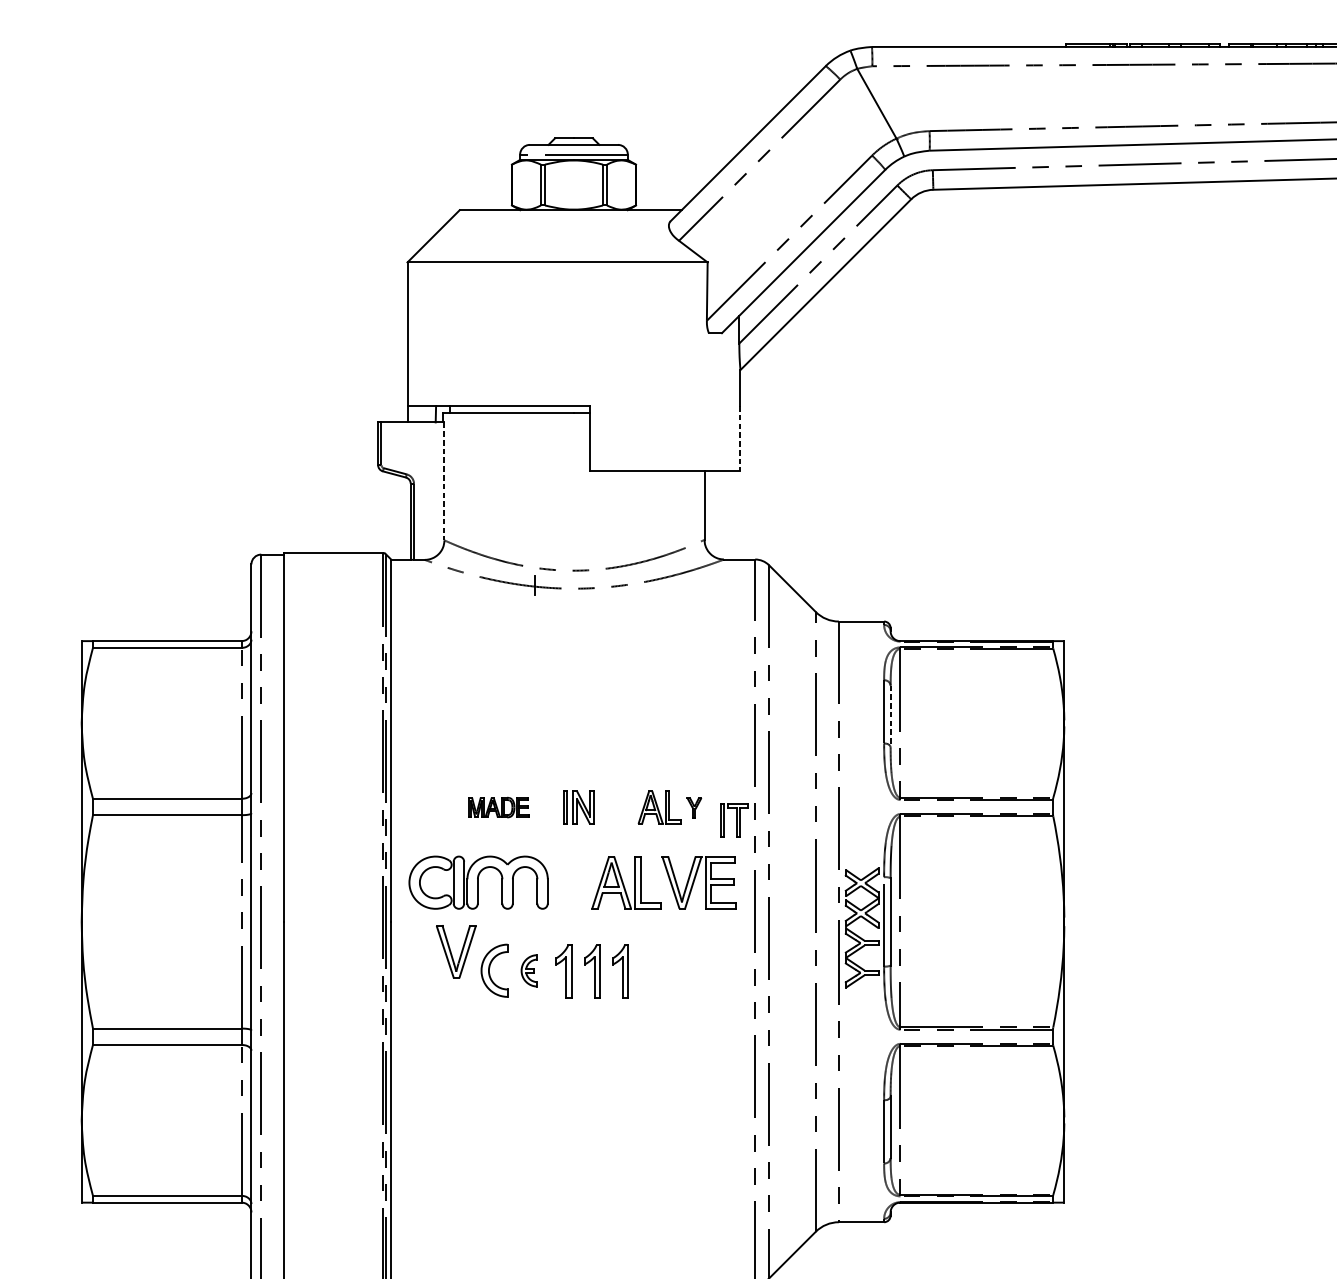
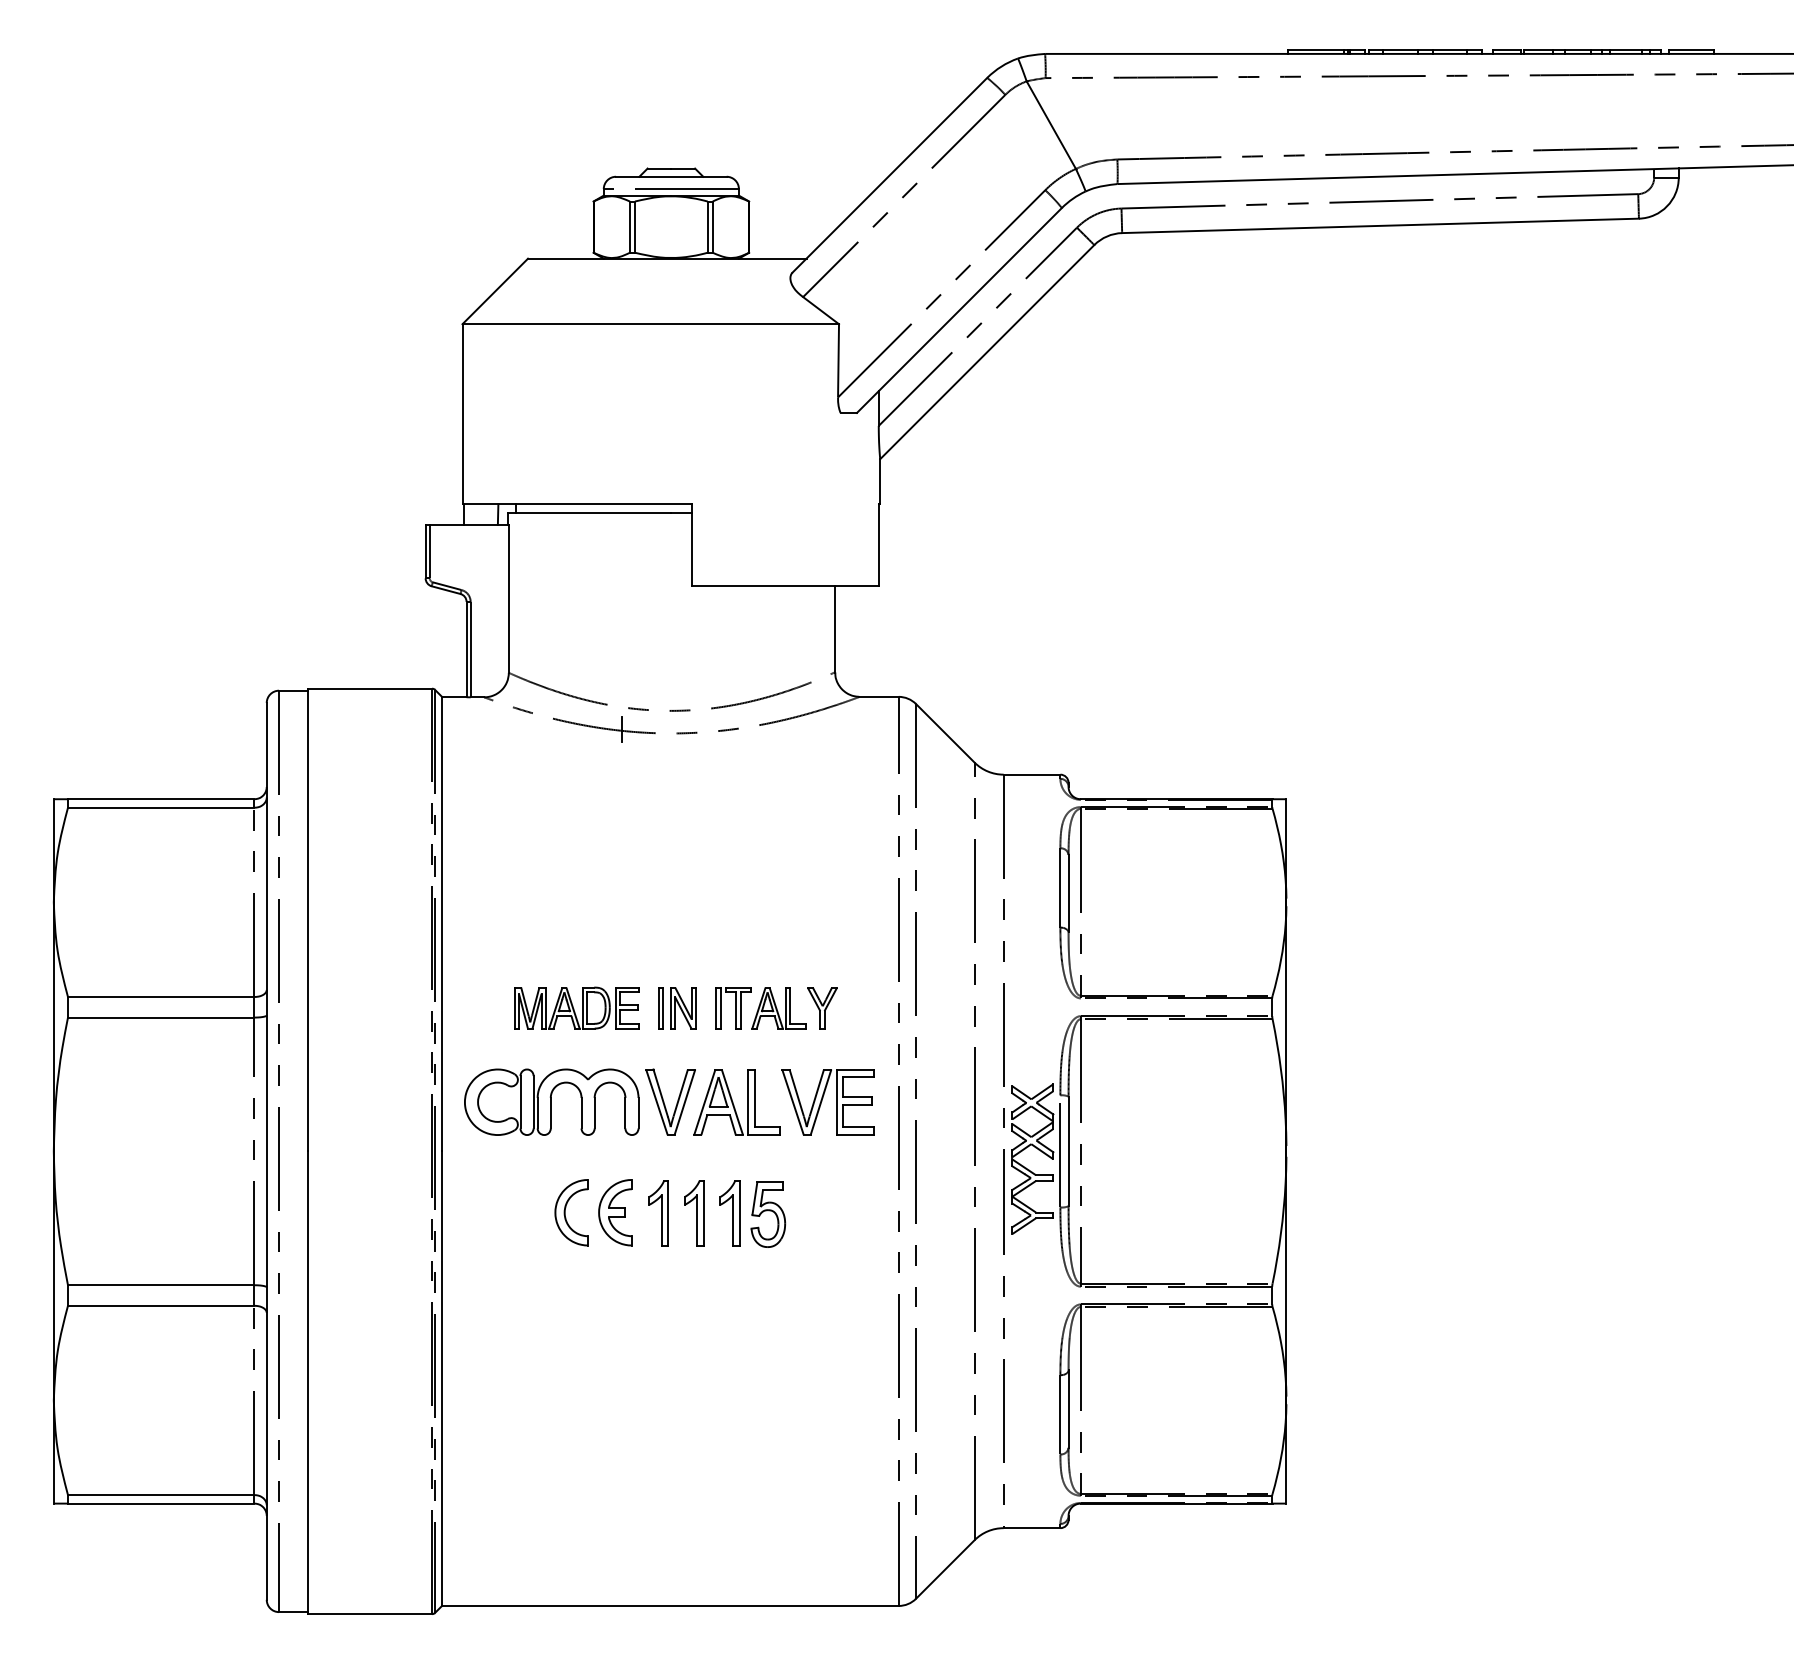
line: (739, 438) -> (879, 545), dashed -> solid
line: (444, 481) -> (508, 598), dashed -> solid
line: (890, 716) -> (1068, 893), dashed -> solid
part: (498, 807) -> (576, 1007), size x1.67
part: (694, 807) -> (822, 1008), size x1.67
part: (734, 820) -> (733, 1008), moved
part: (456, 951) -> (670, 1101), moved
part: (529, 970) -> (615, 1212), size x1.67
part: (651, 972) -> (768, 1214), added

